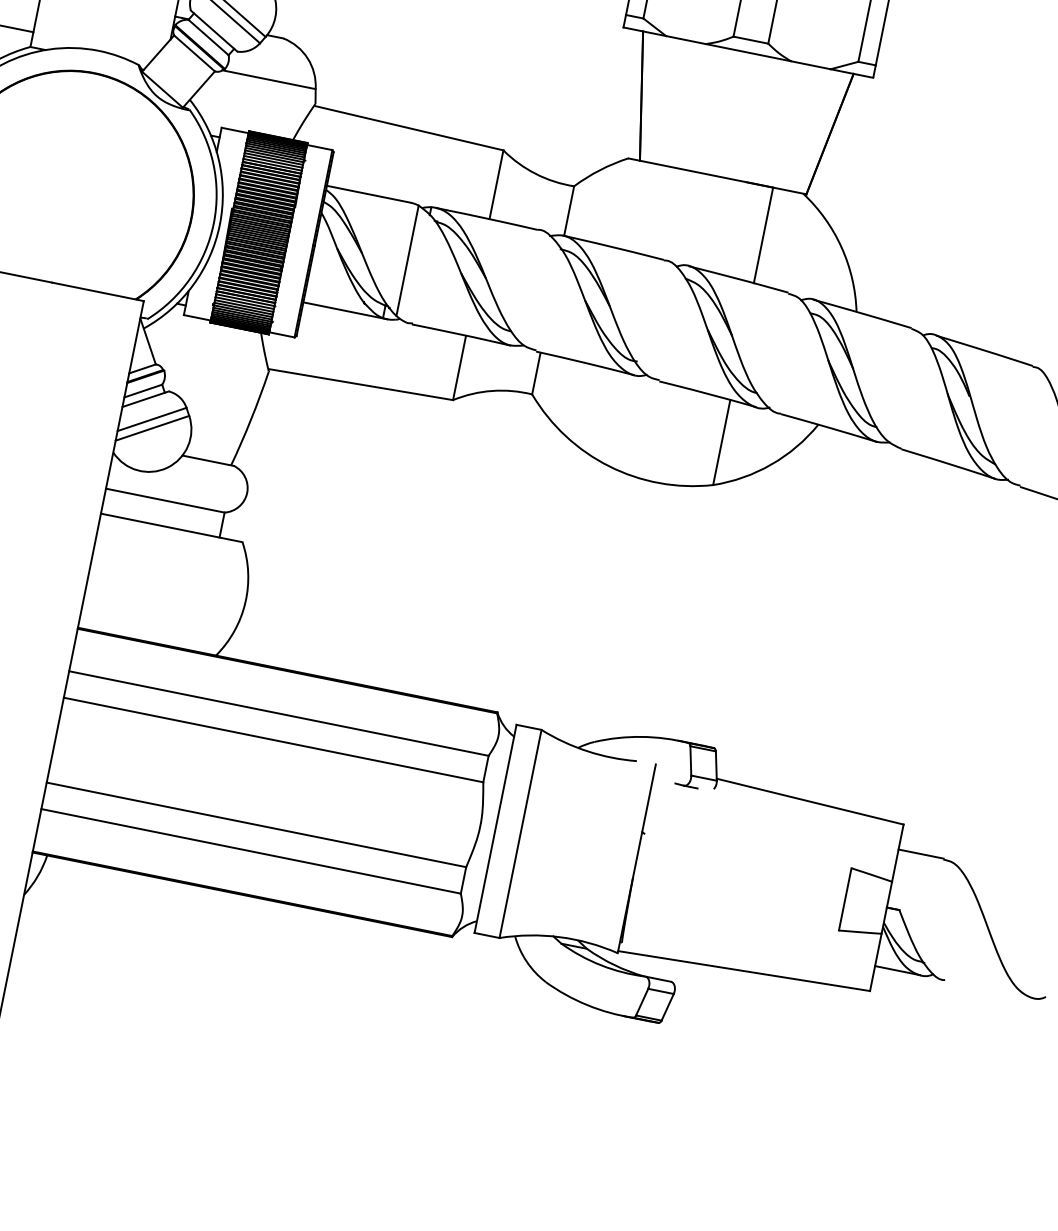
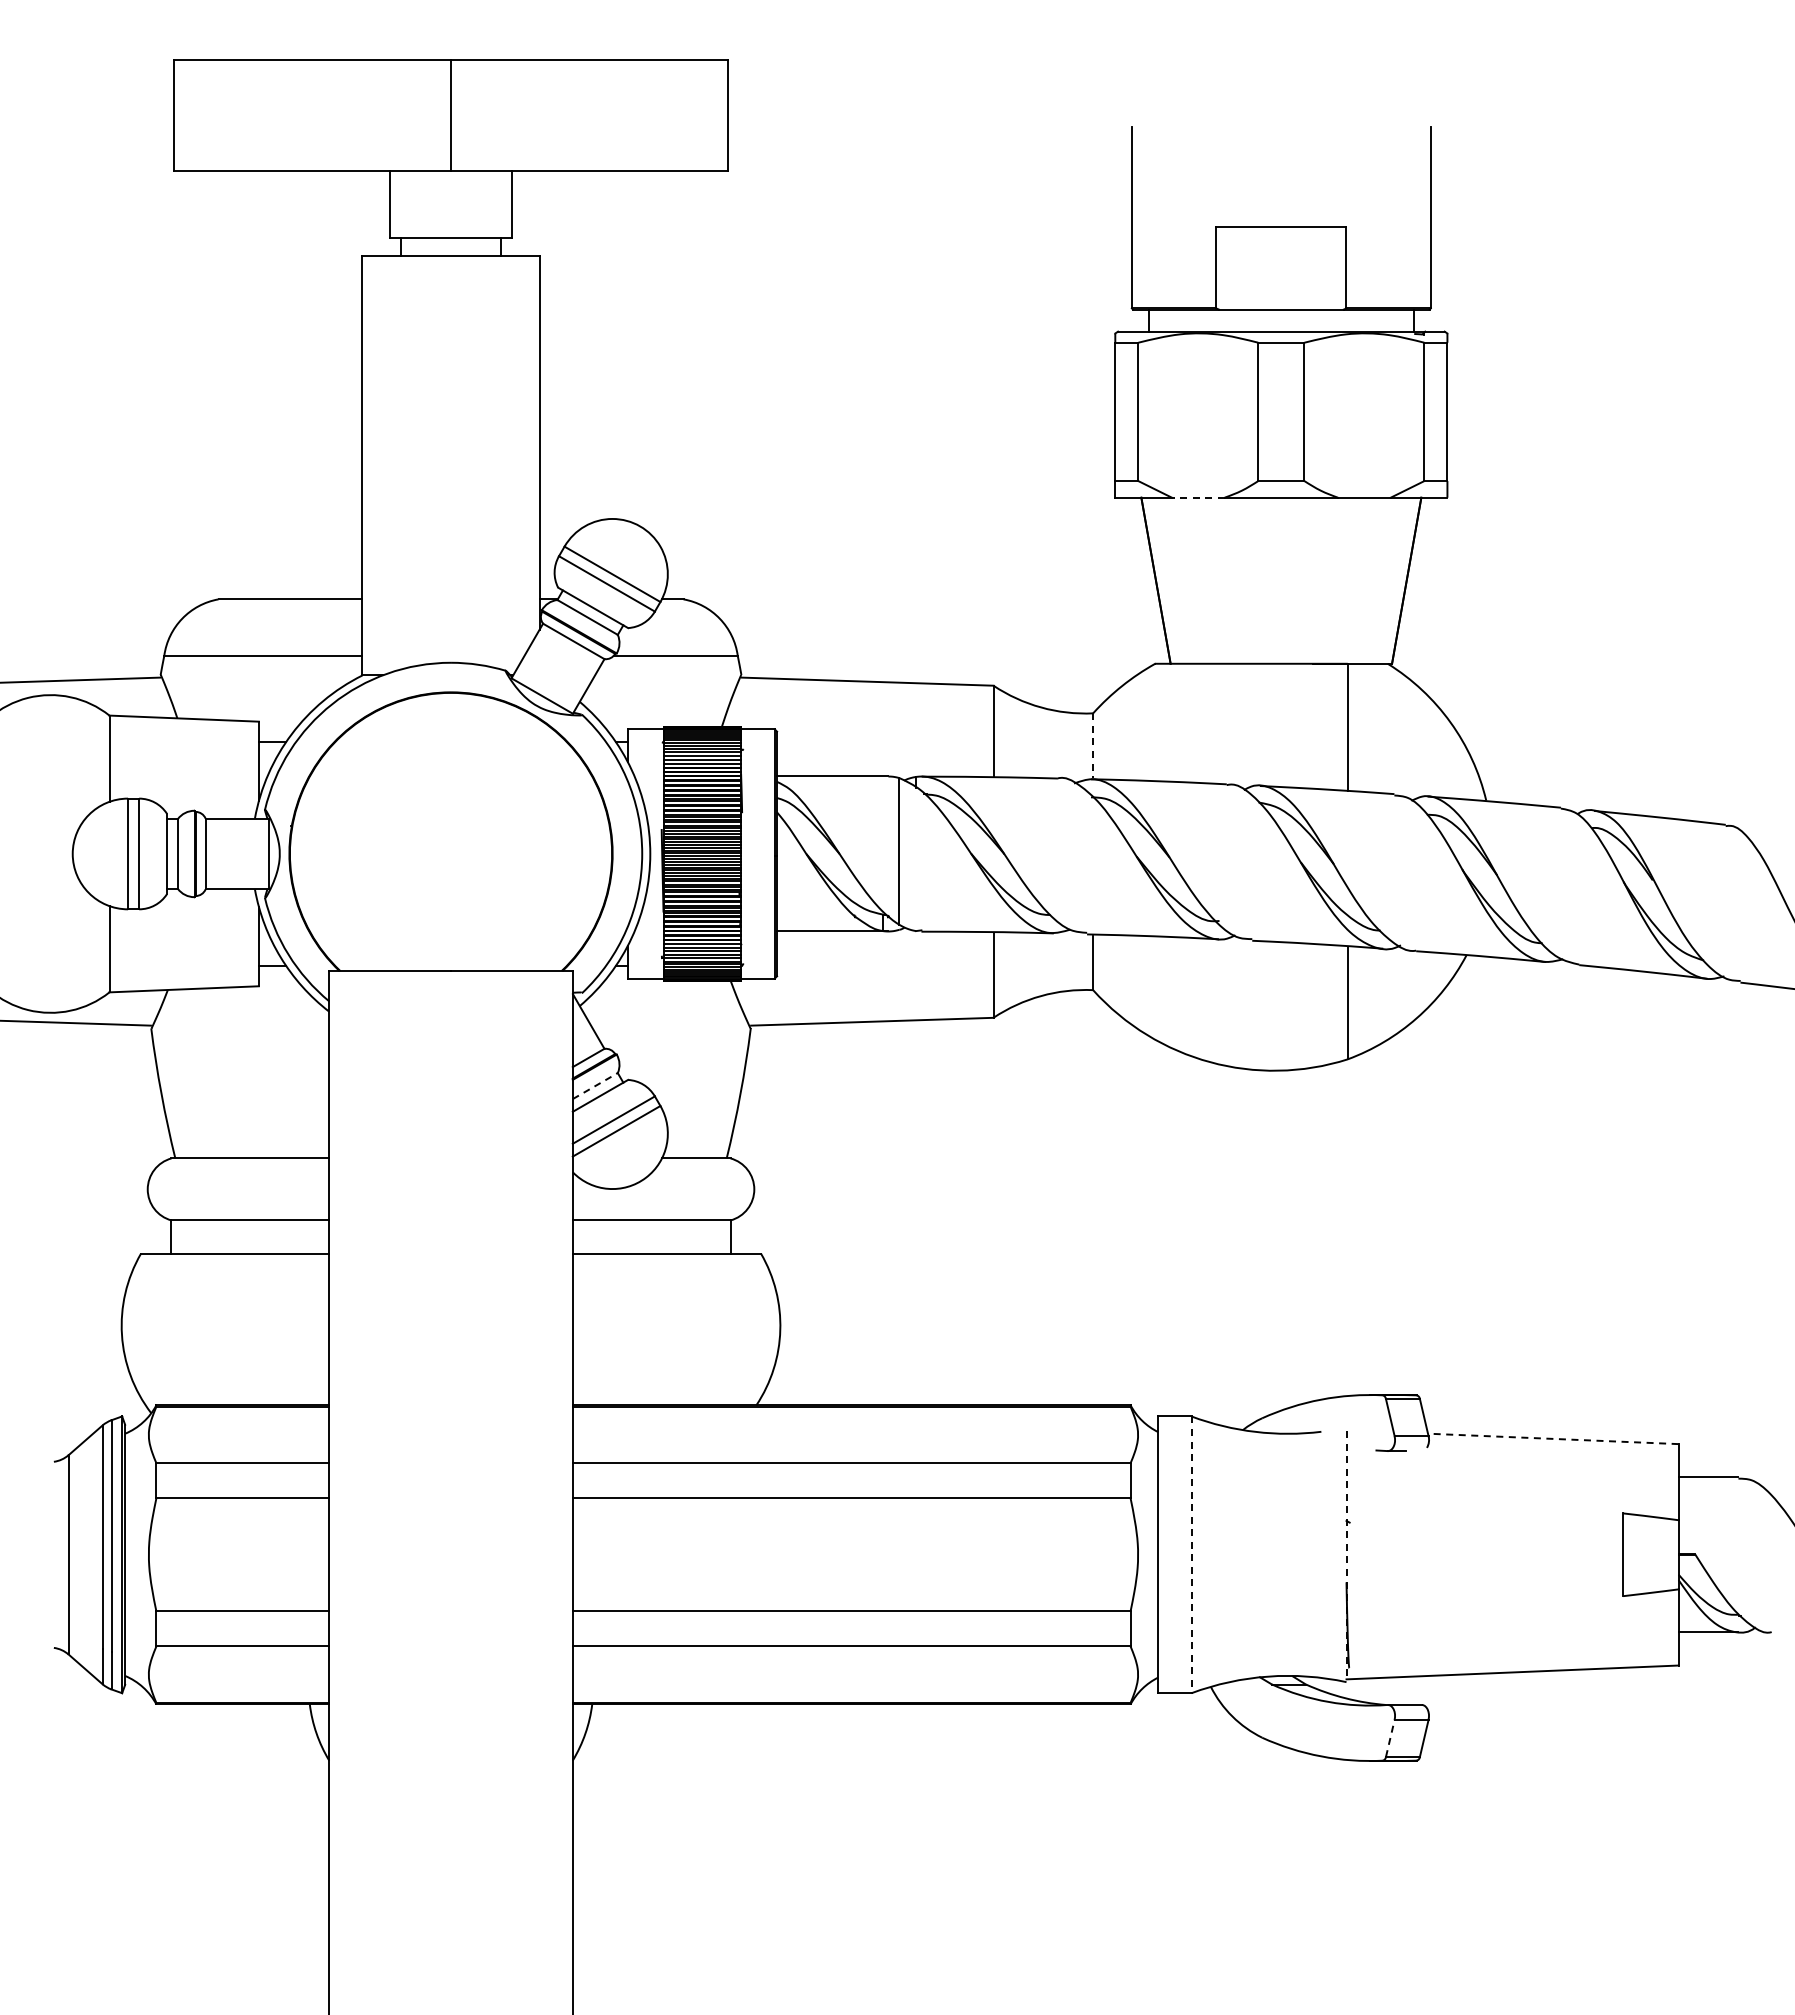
line: (685, 39) -> (1197, 497), solid -> dashed
line: (569, 210) -> (1093, 745), solid -> dashed
line: (143, 391) -> (595, 1086), solid -> dashed
line: (809, 801) -> (1552, 1438), solid -> dashed
line: (520, 834) -> (1191, 1555), solid -> dashed
line: (636, 858) -> (1346, 1556), solid -> dashed
line: (642, 1001) -> (1390, 1737), solid -> dashed

